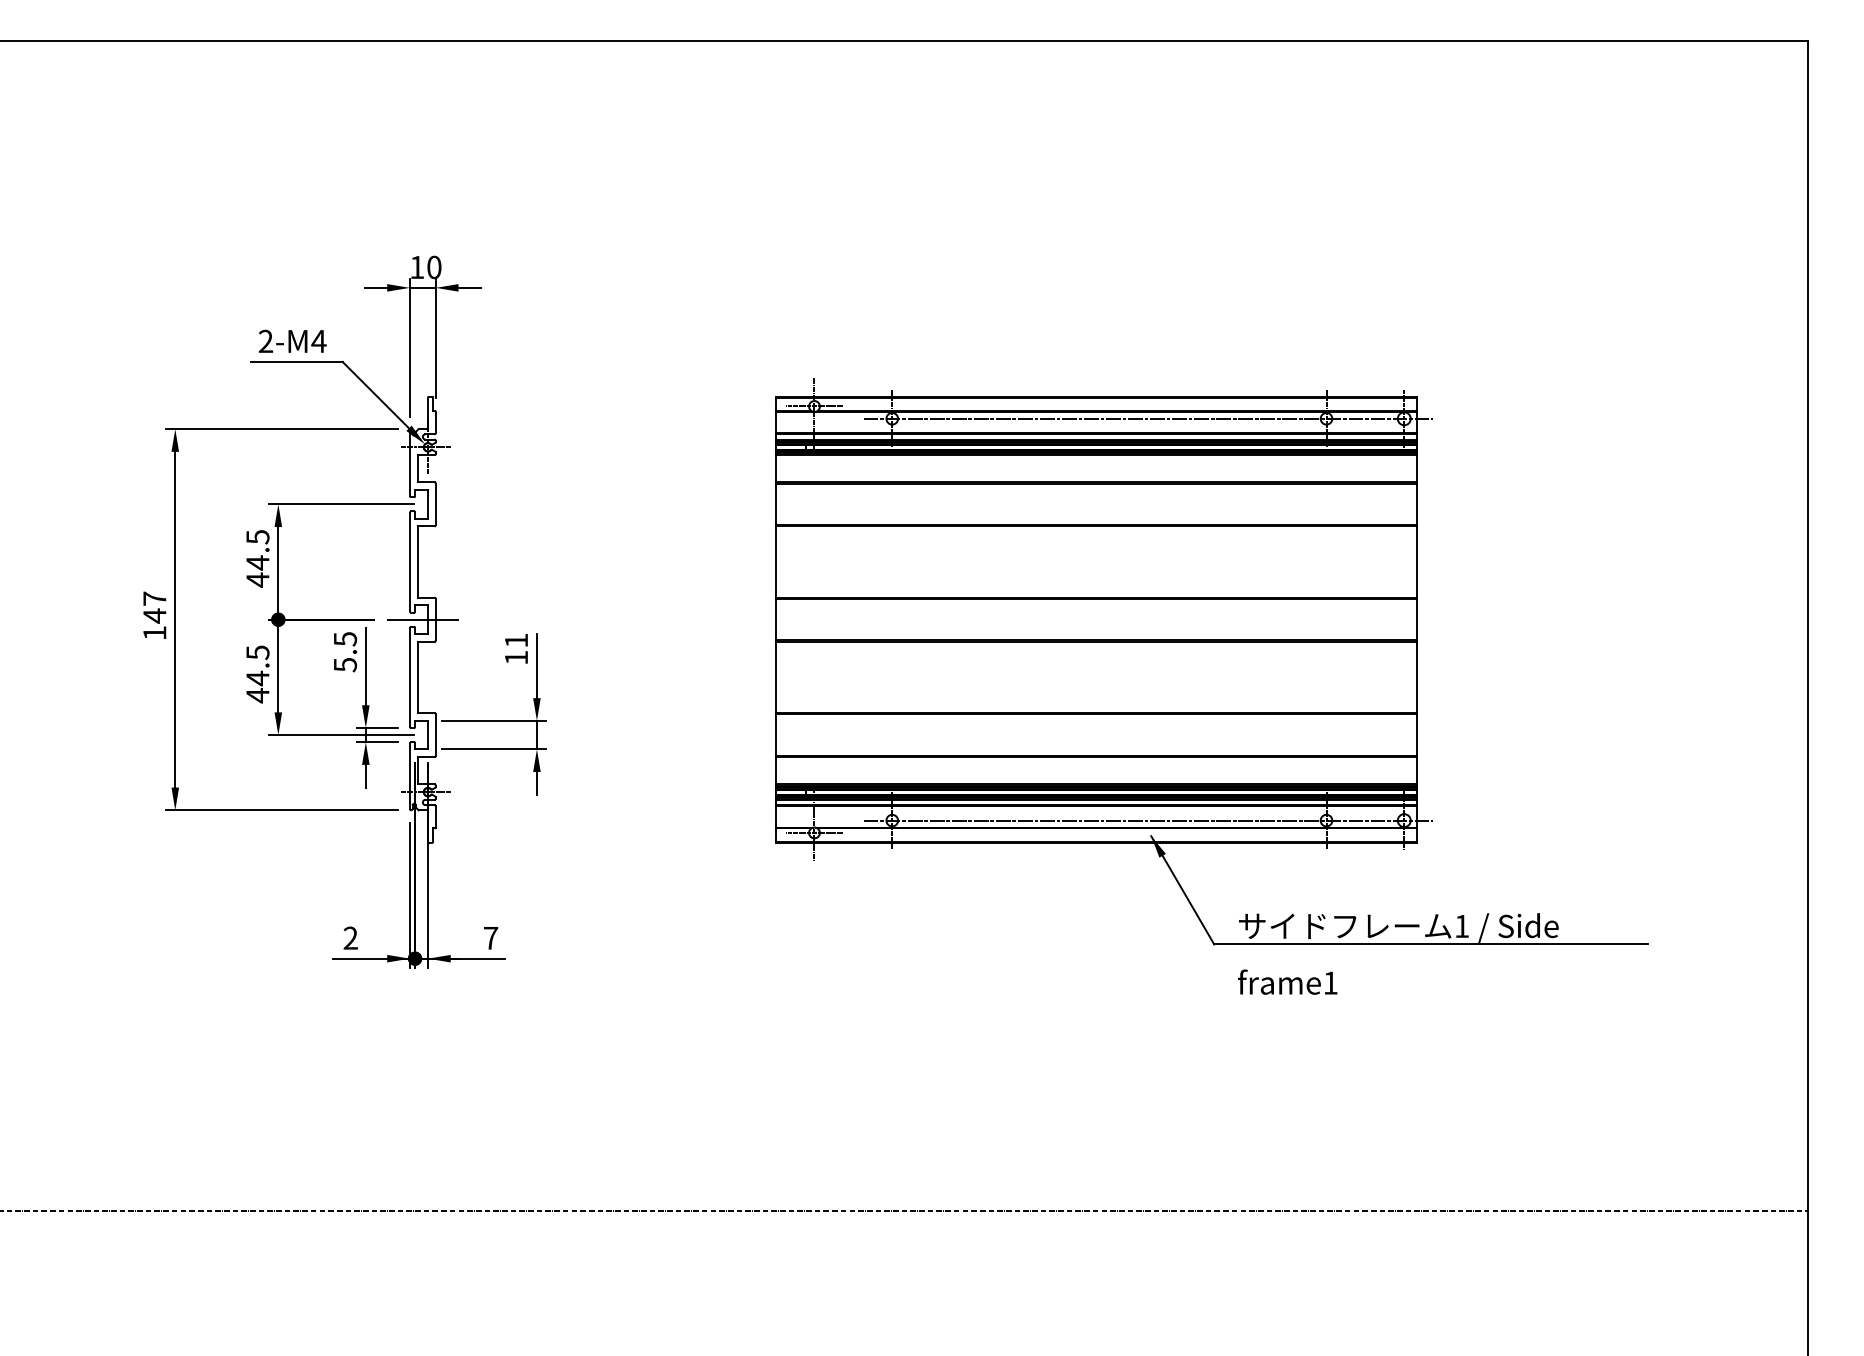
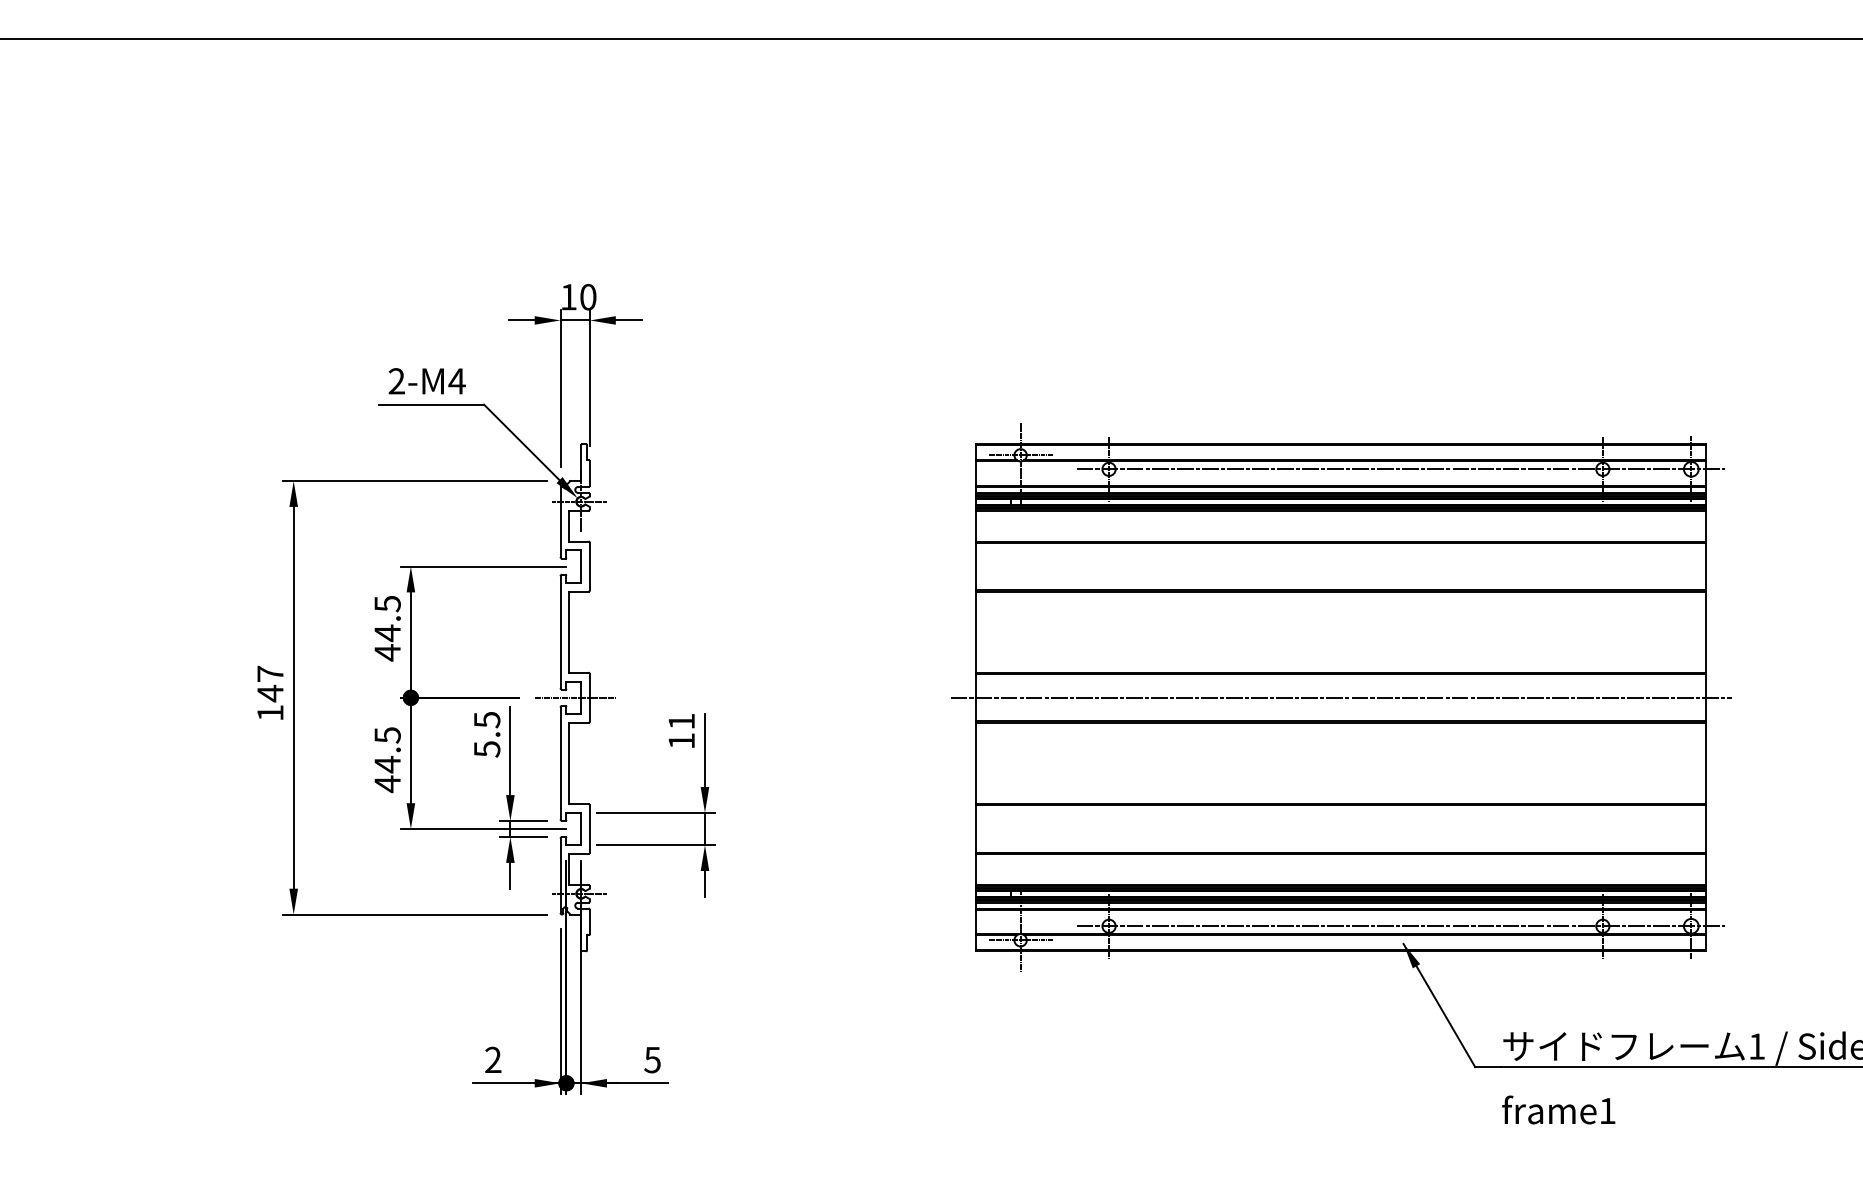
line: (1095, 619) -> (1340, 697), added
text: (490, 938) -> (652, 1060), 7 -> 5

